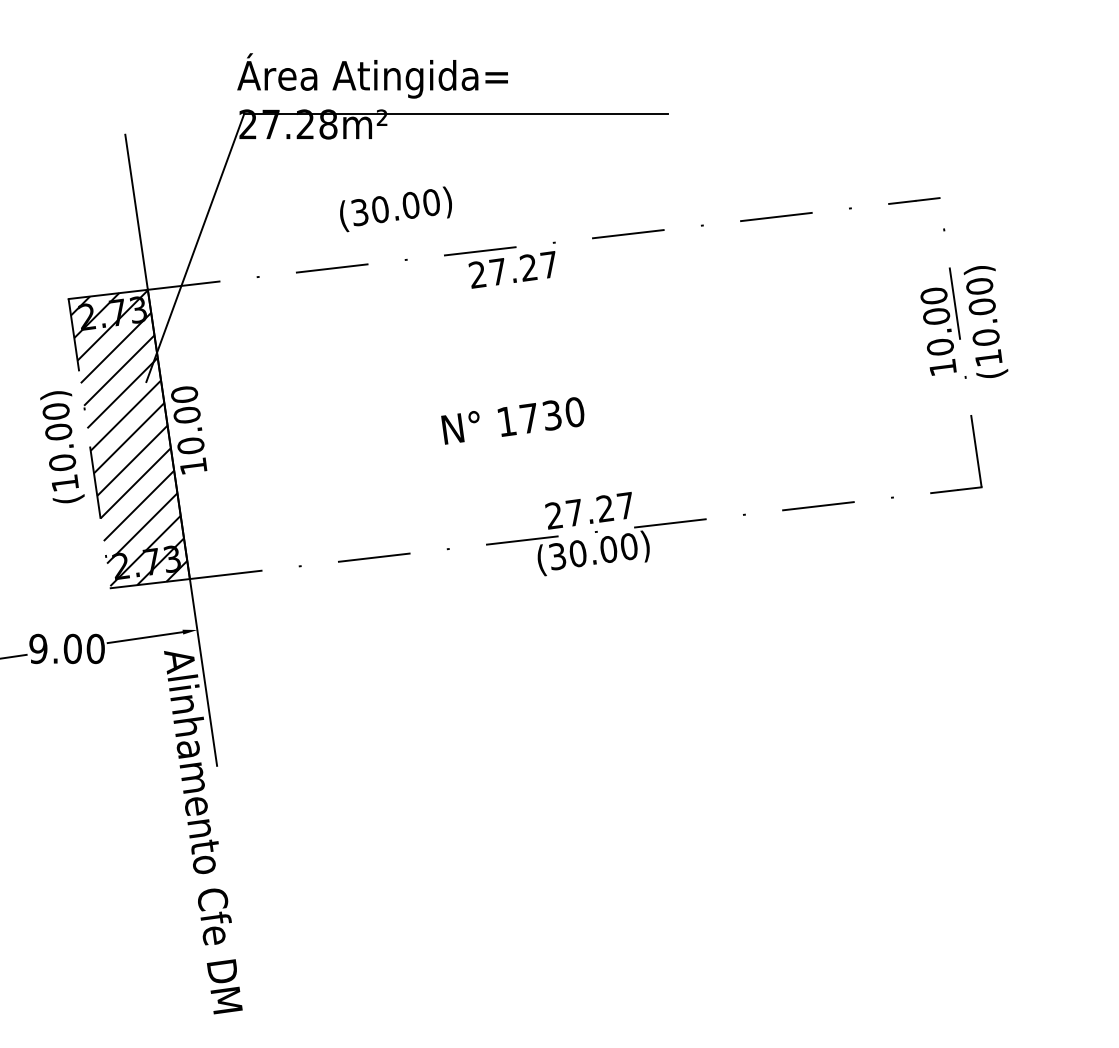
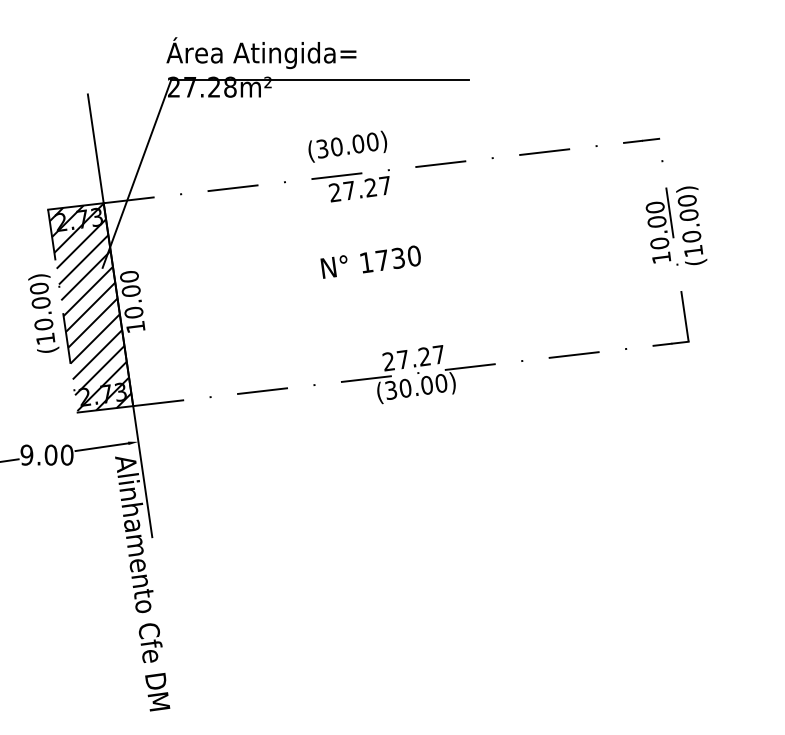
text: (395, 208) -> (347, 146), moved
text: (512, 419) -> (370, 261), moved

